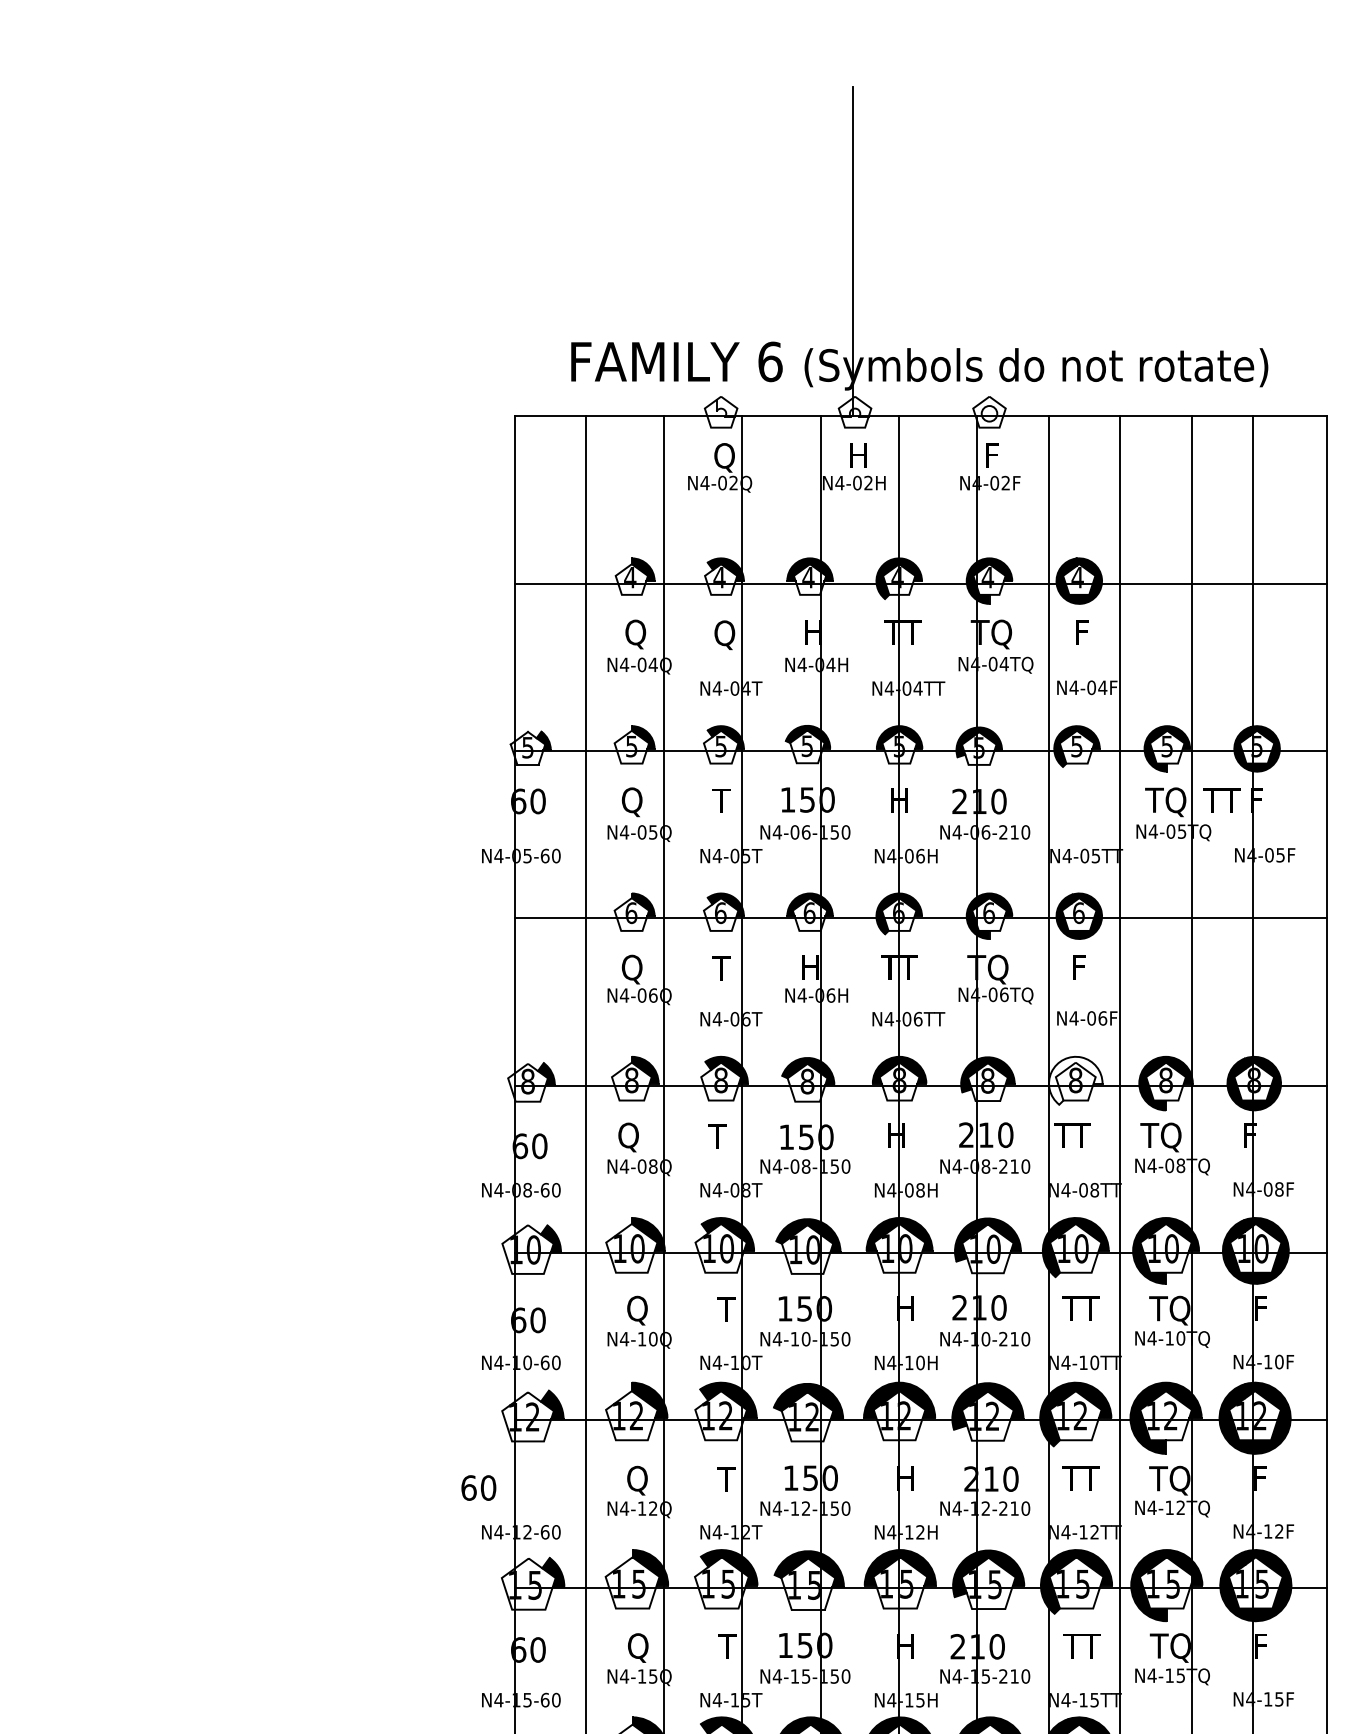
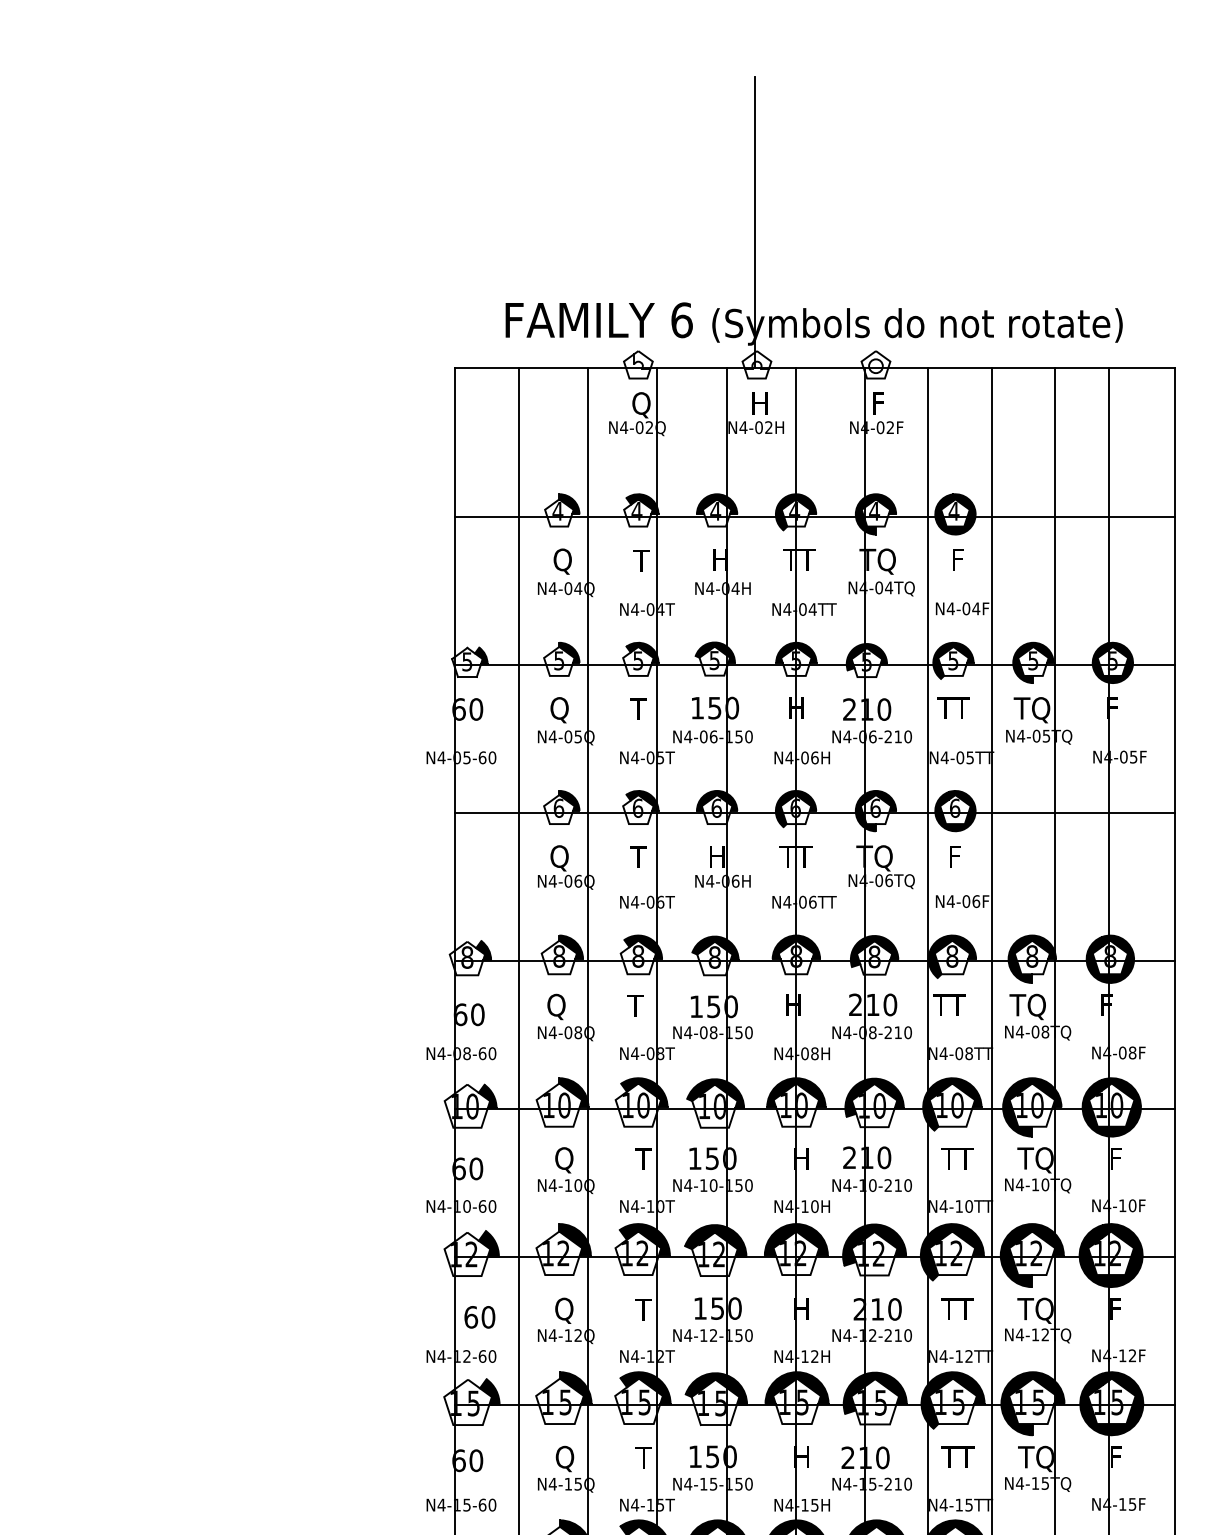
text: (724, 635) -> (641, 562), Q -> T
text: (1221, 799) -> (953, 707), moved
fill: (1075, 1080) -> (952, 956), added
text: (478, 1488) -> (479, 1317), moved

